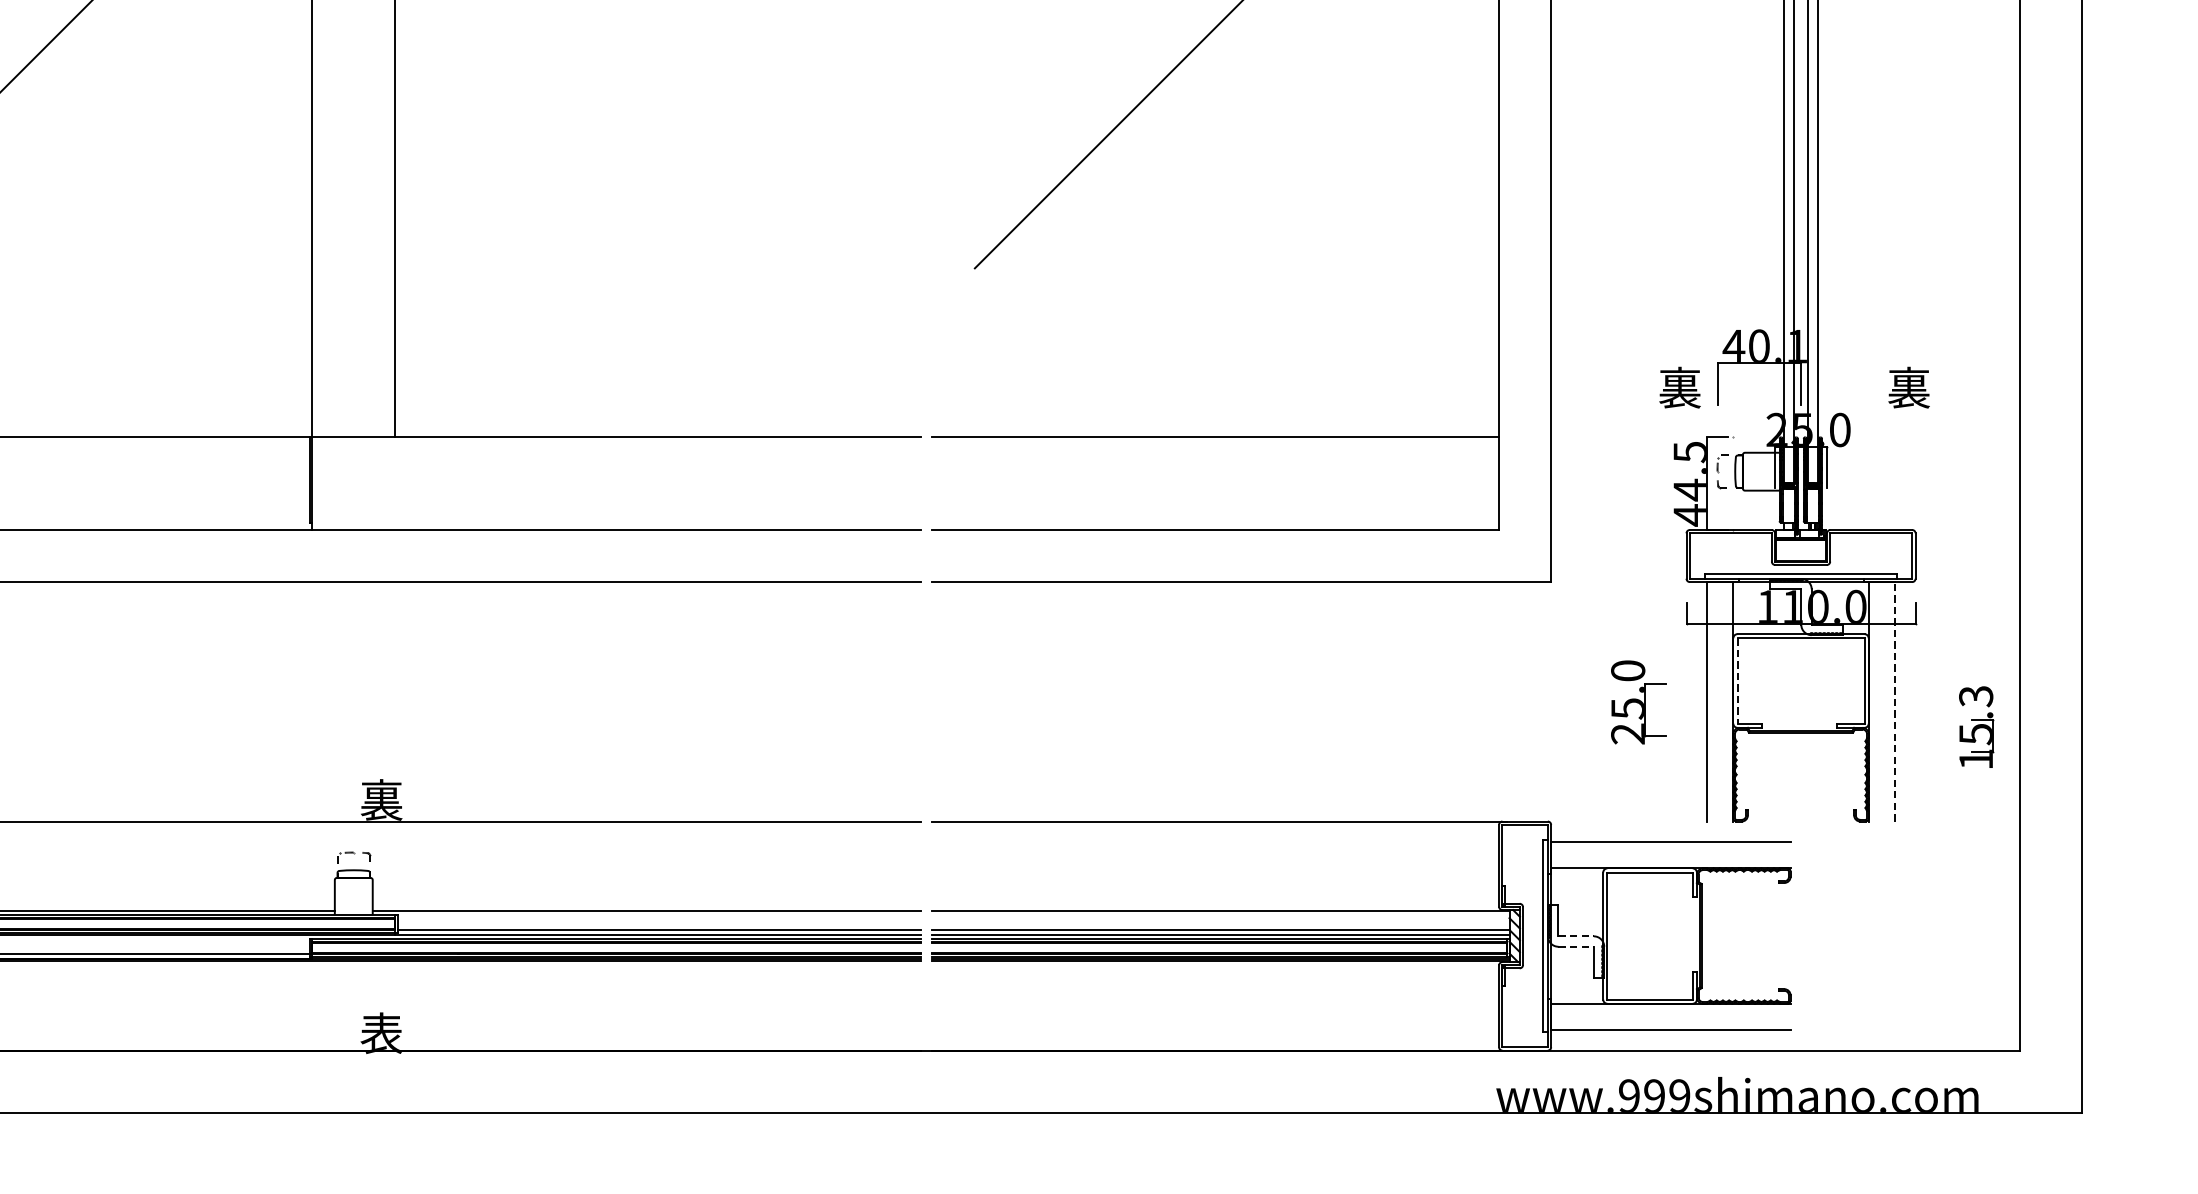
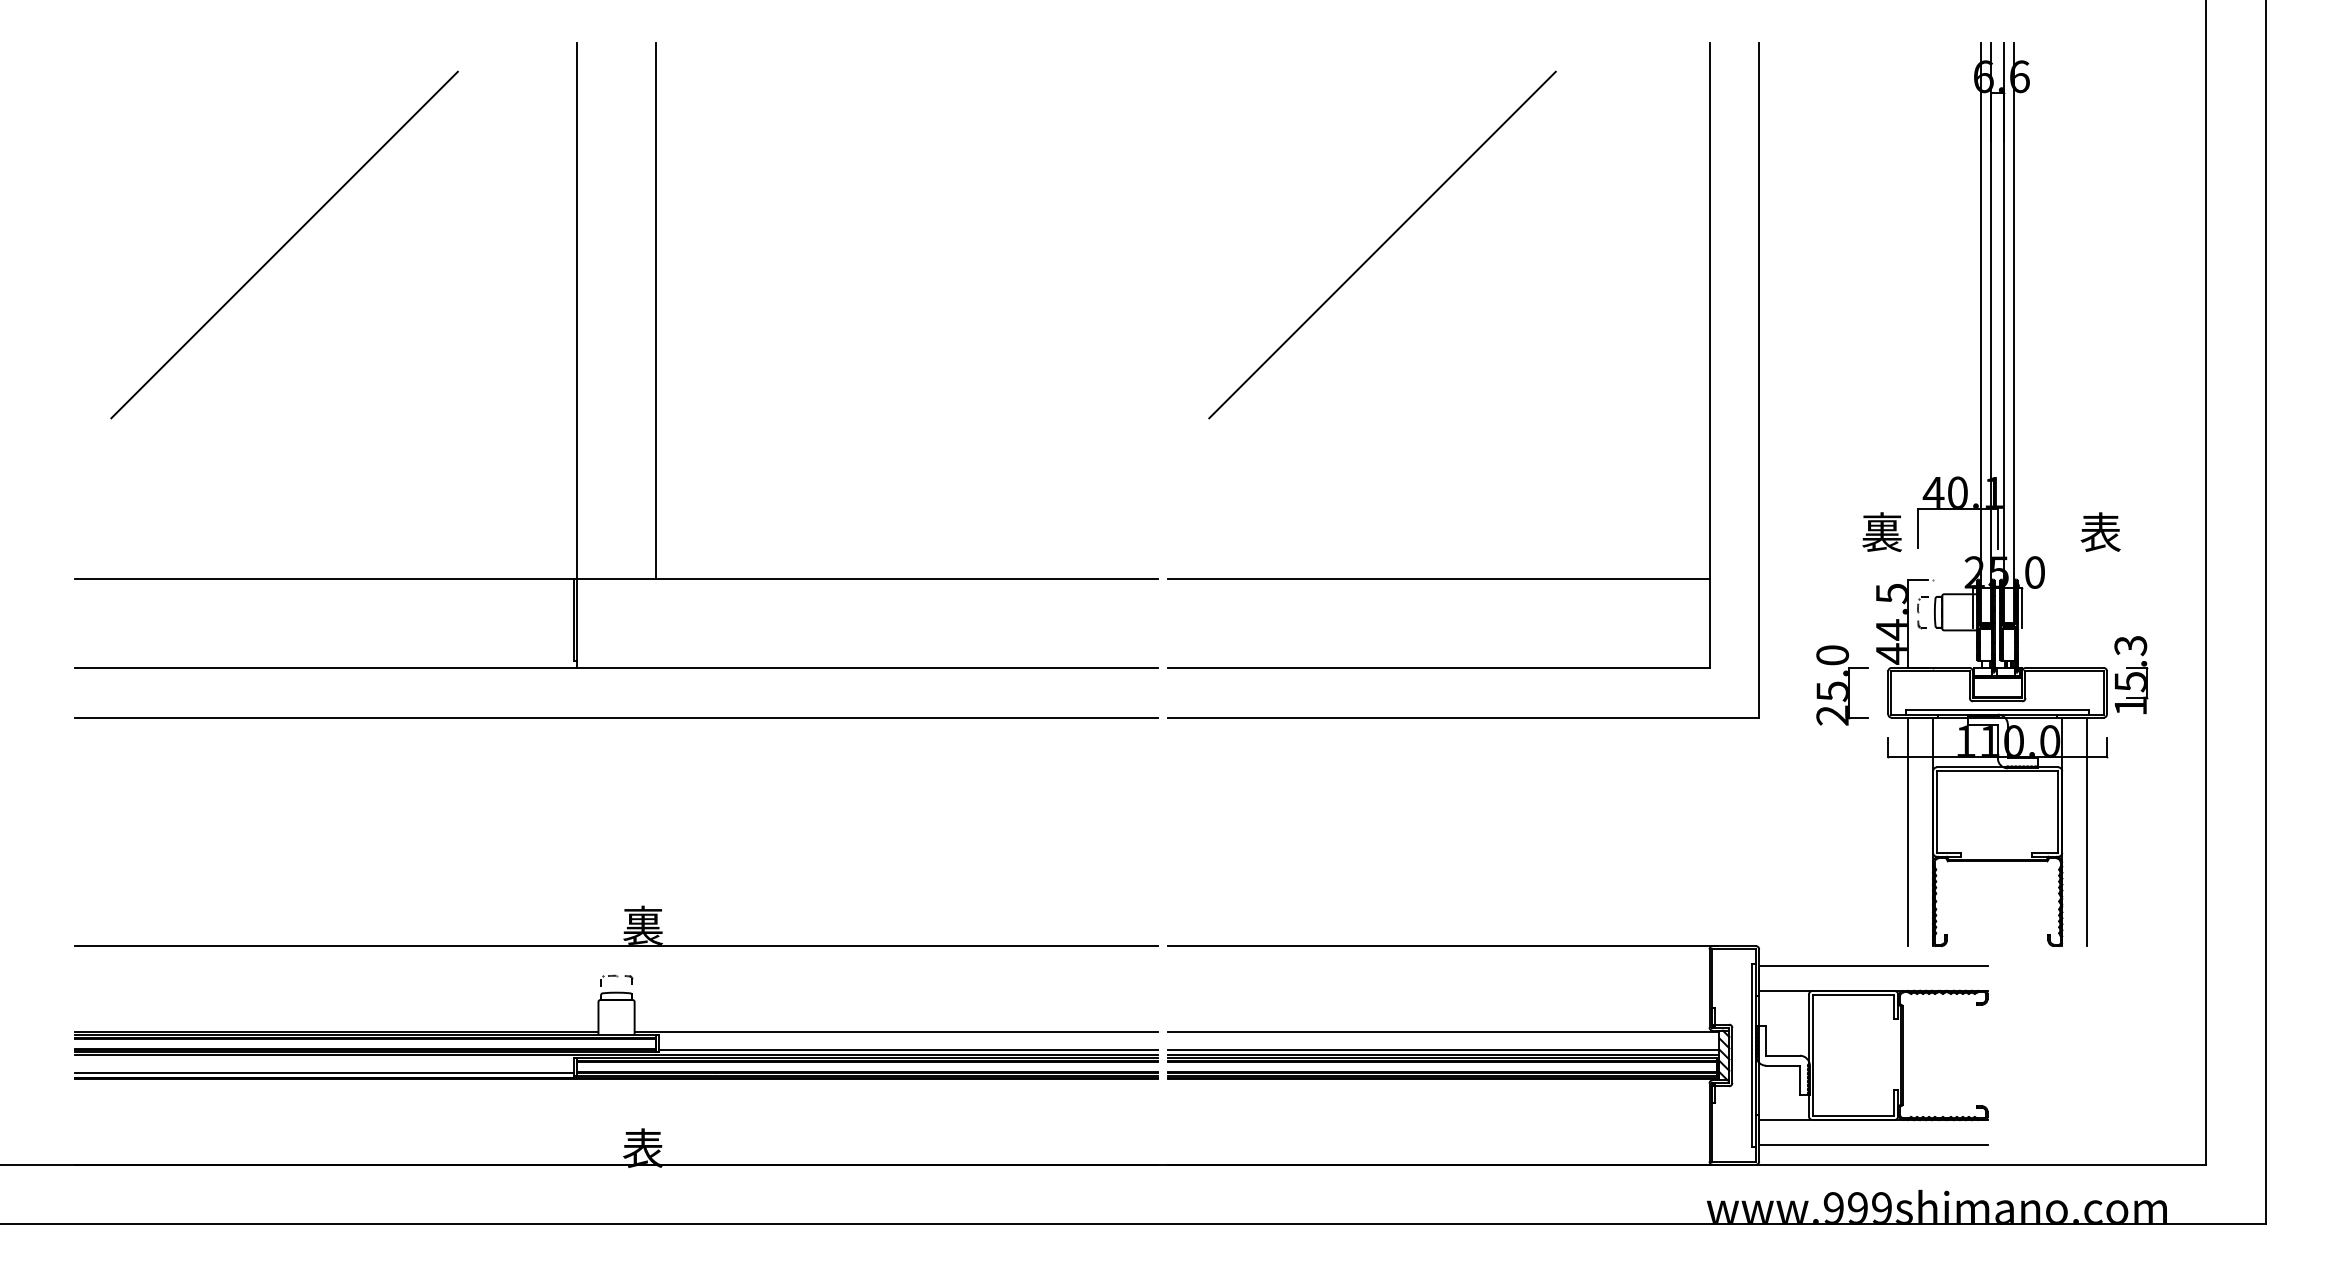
text: (1908, 389) -> (2100, 533), 裏 -> 表
line: (1738, 681) -> (1937, 812), dashed -> solid
line: (1895, 701) -> (2087, 831), dashed -> solid
part: (1638, 702) -> (1842, 685), moved
part: (1976, 727) -> (2131, 675), moved
line: (1576, 936) -> (1783, 1055), dashed -> solid
line: (1576, 946) -> (1783, 1065), dashed -> solid

